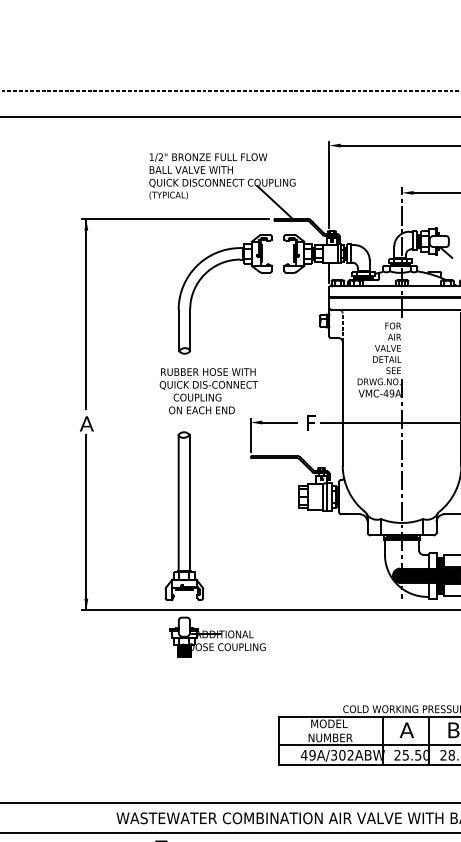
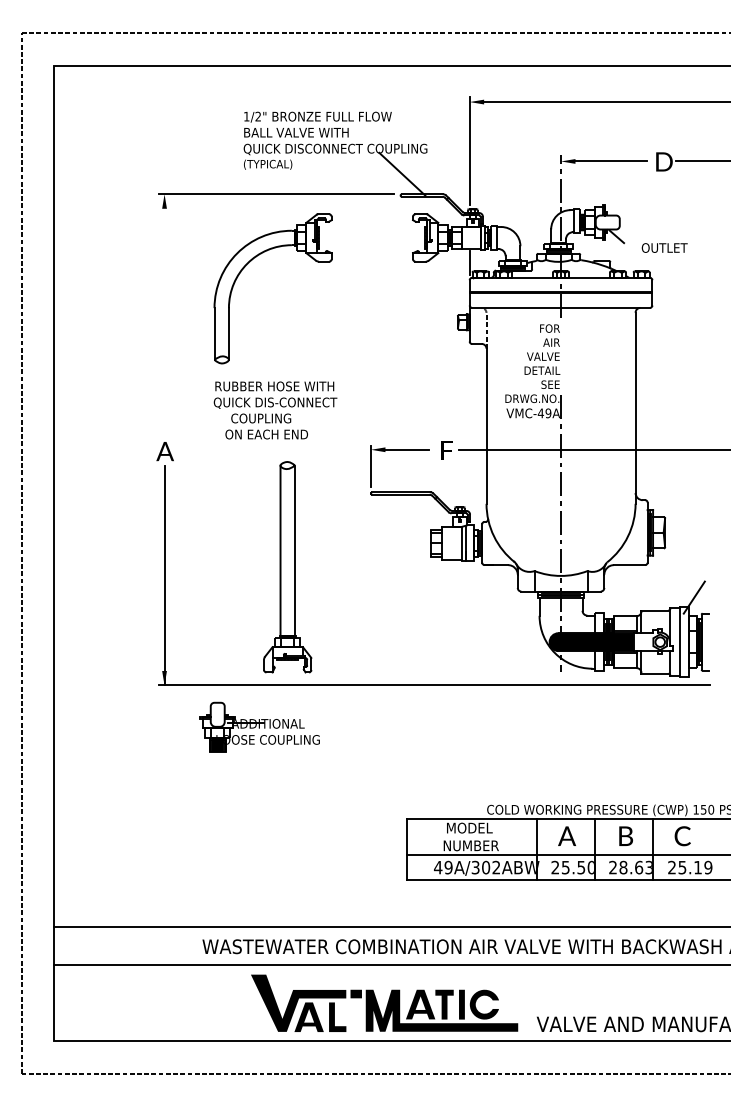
part: (208, 272) -> (251, 261), moved
line: (86, 313) -> (164, 313), removed
text: (208, 391) -> (275, 410), moved
part: (217, 636) -> (259, 726), moved

